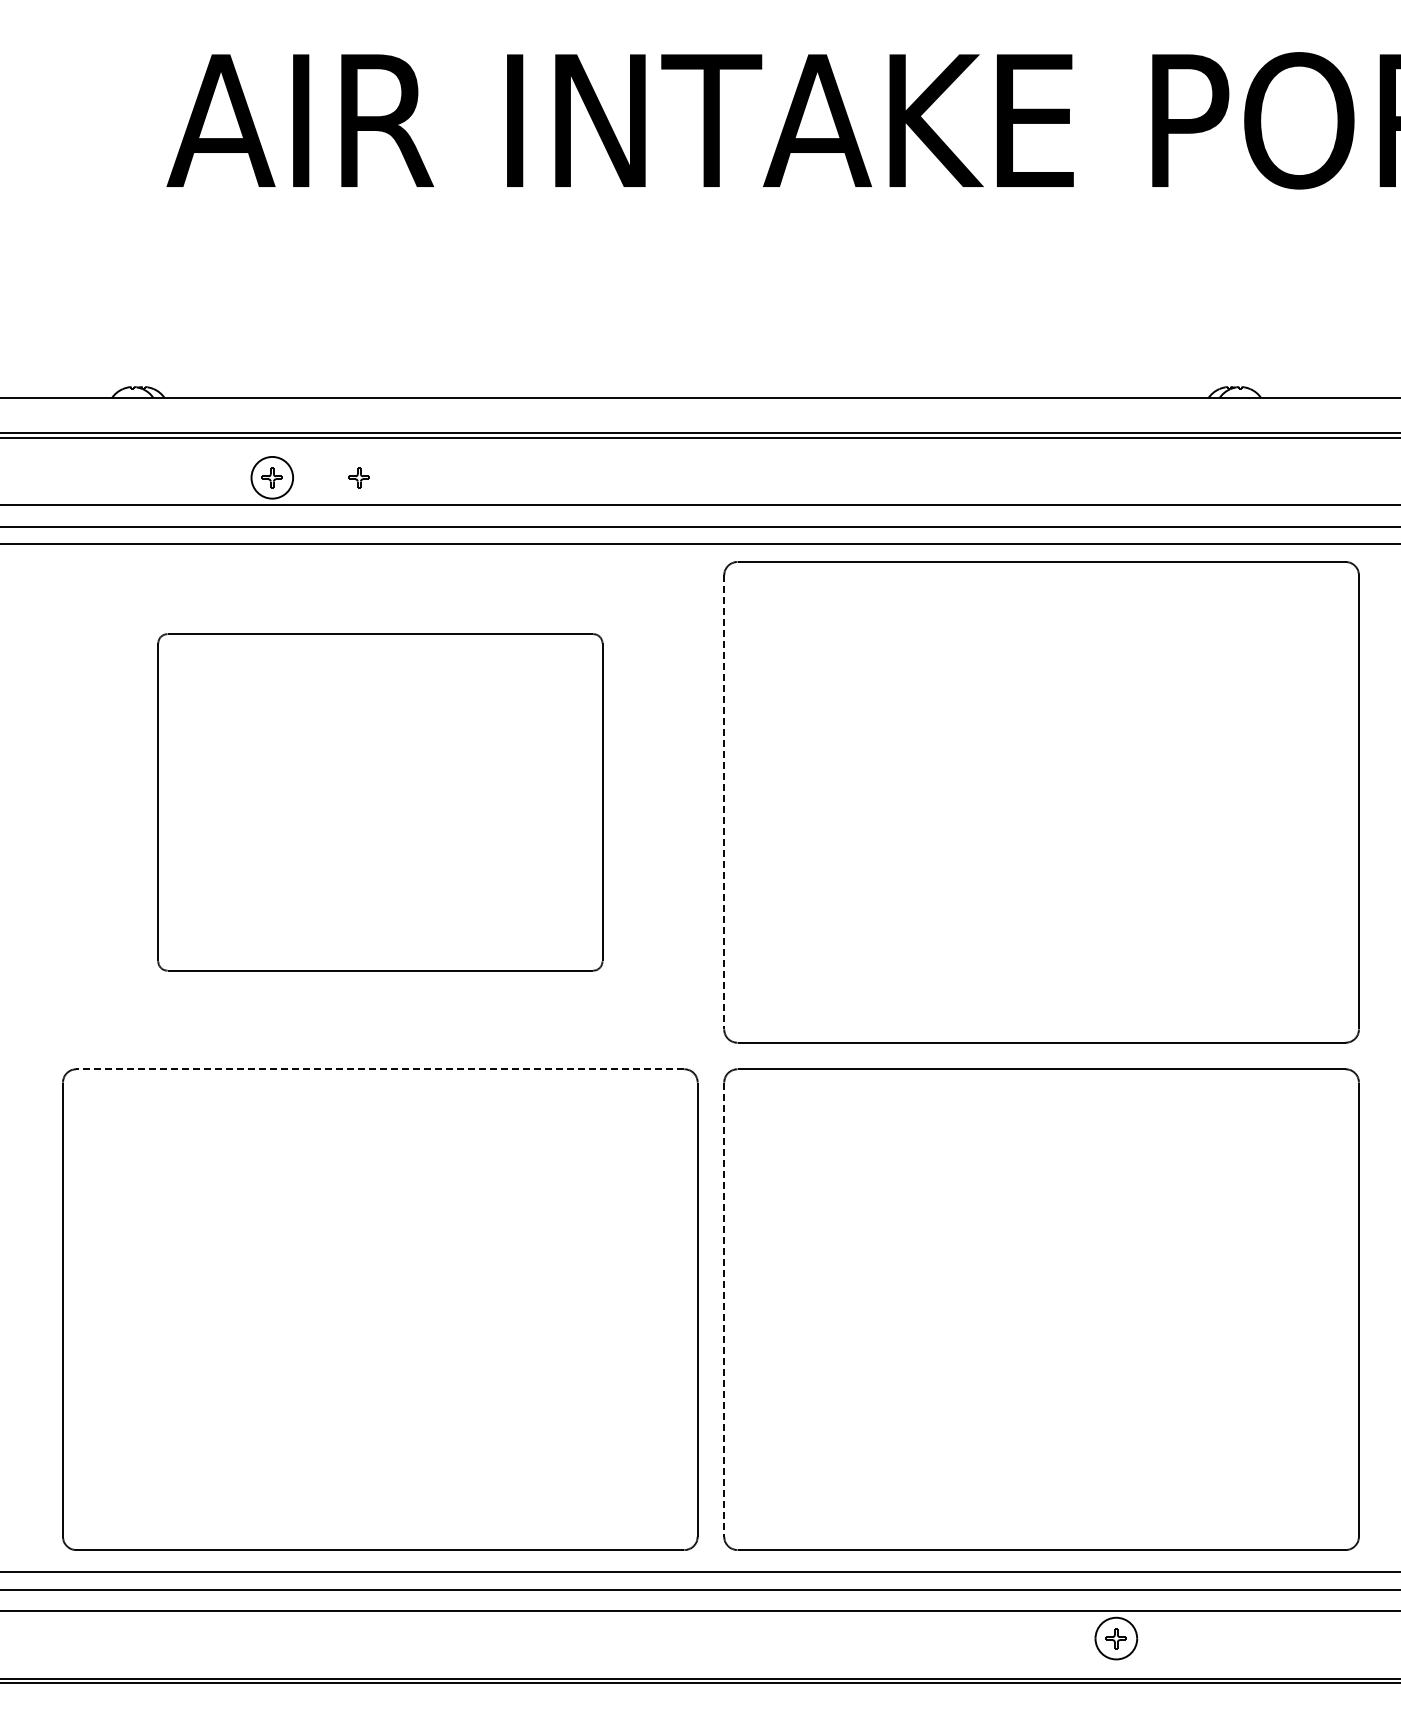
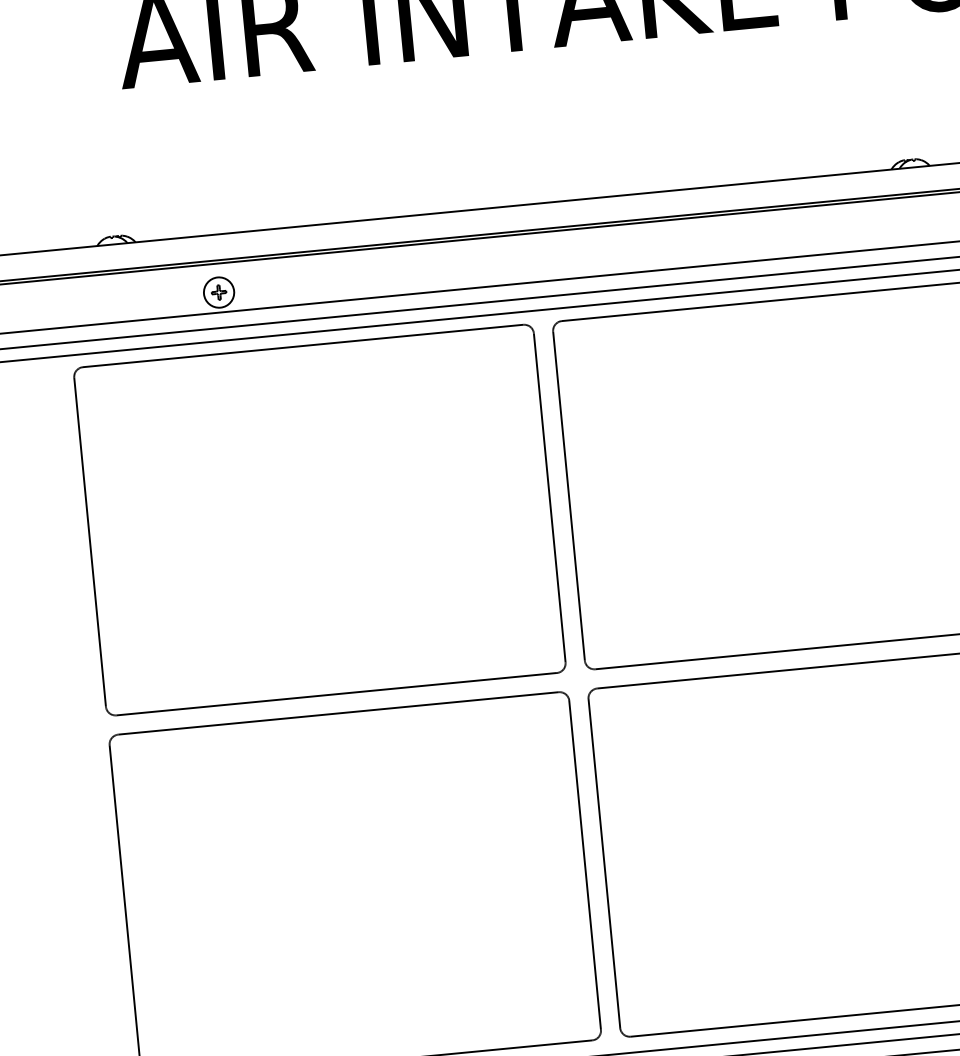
part: (358, 477) -> (281, 286), removed
part: (380, 802) -> (320, 520), size x1.43
line: (724, 802) -> (569, 496), dashed -> solid
line: (379, 1069) -> (337, 713), dashed -> solid
line: (724, 1310) -> (604, 864), dashed -> solid

